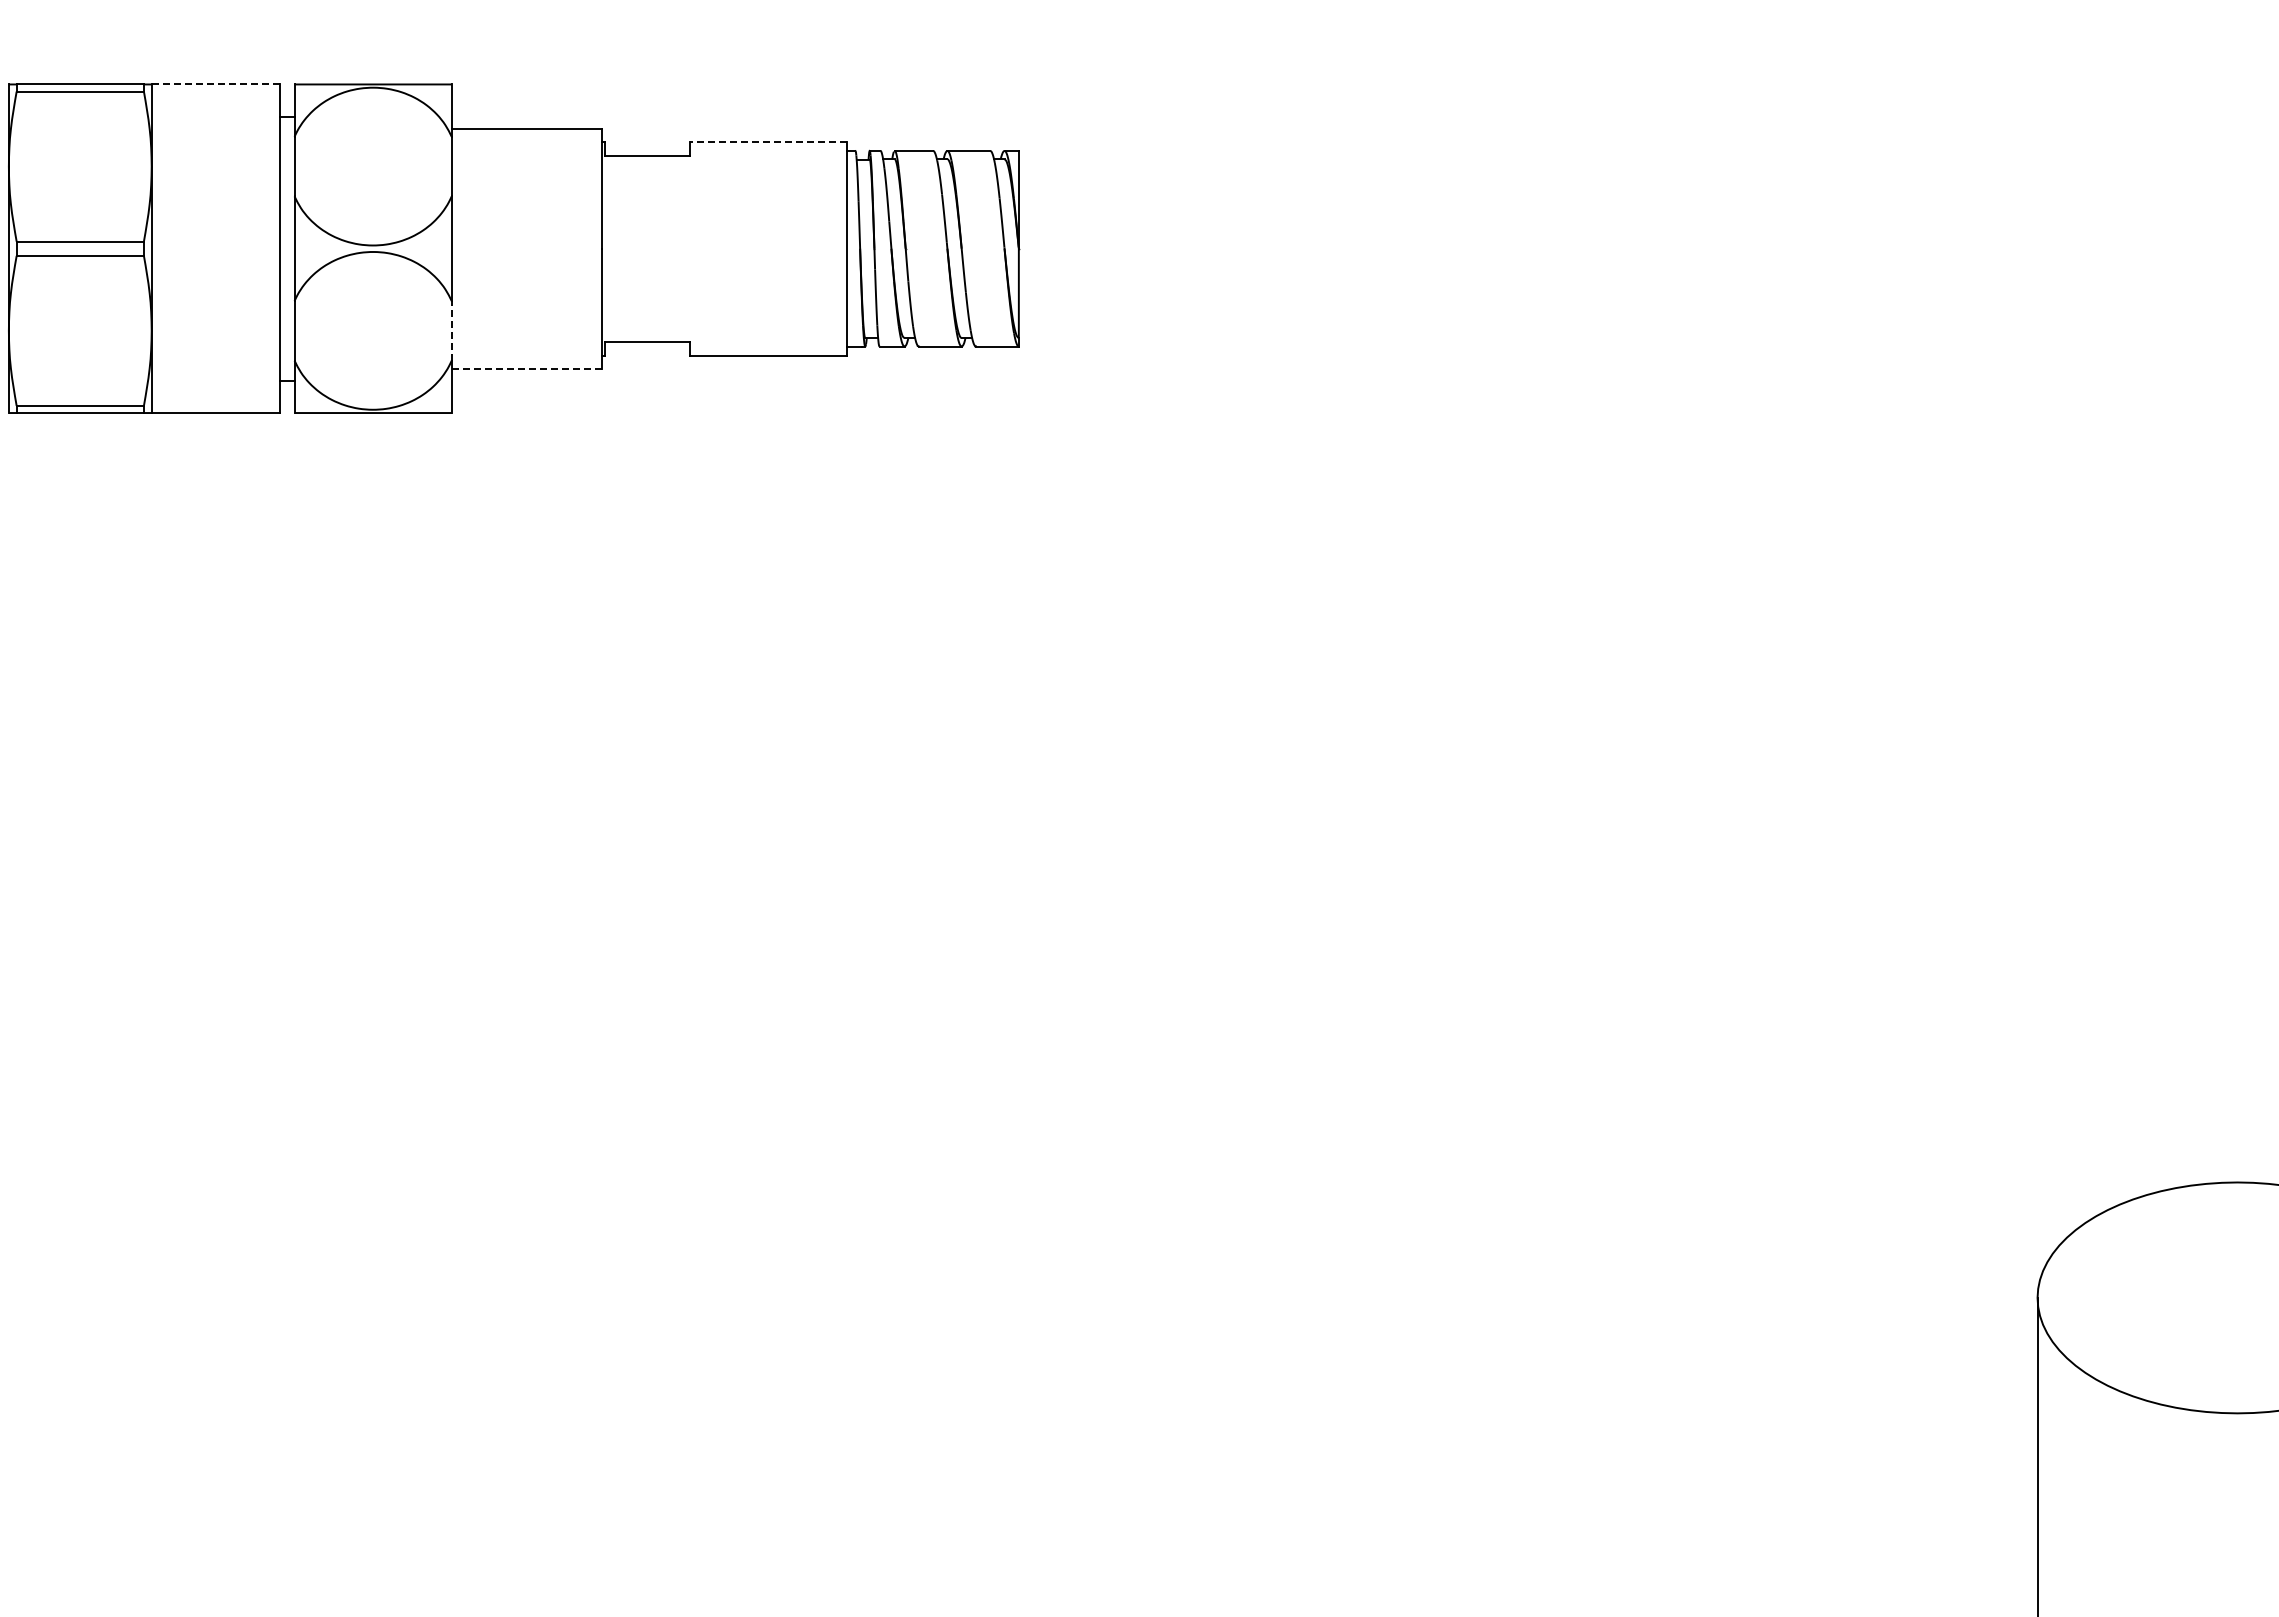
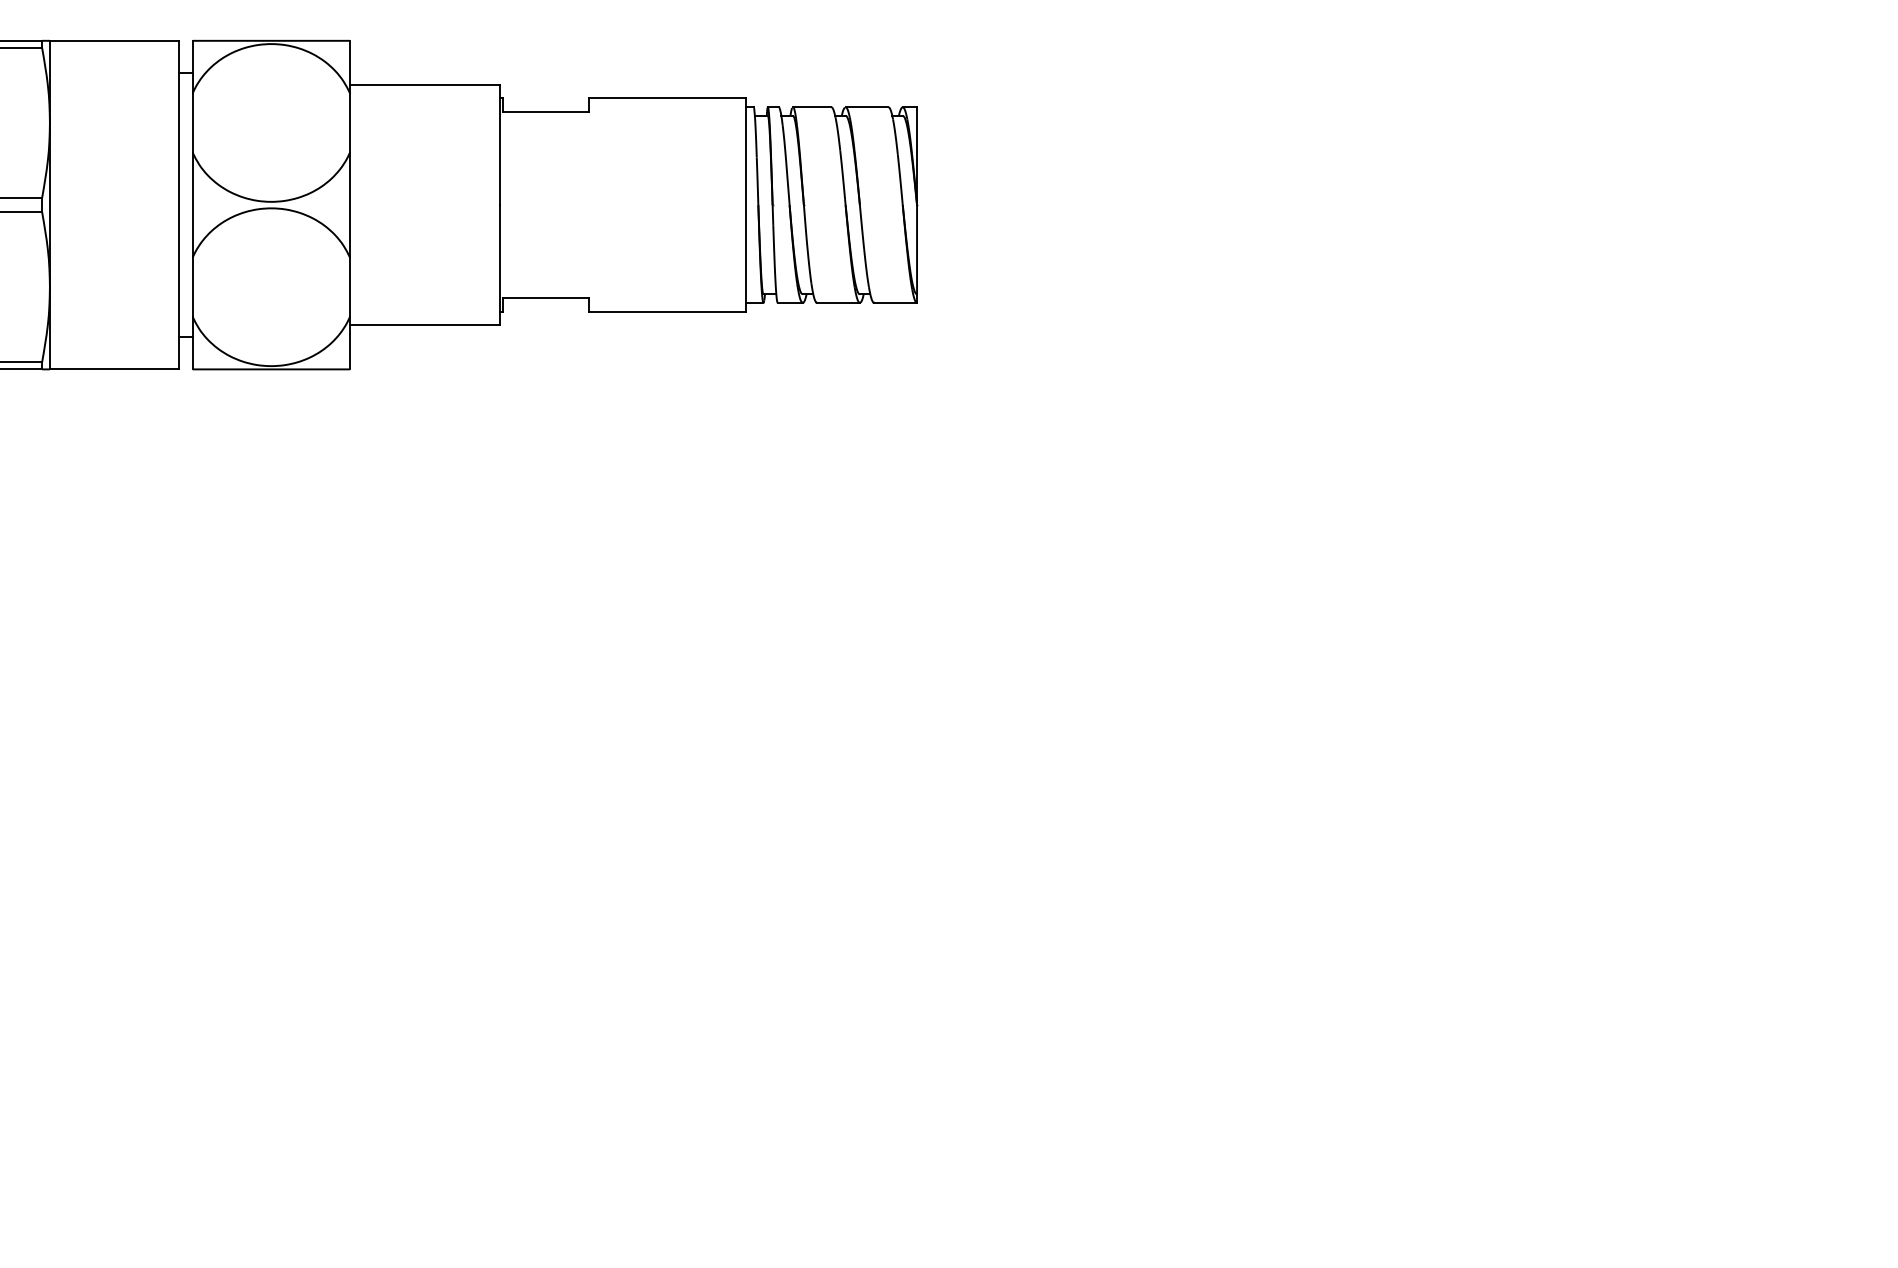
line: (215, 84) -> (113, 40), dashed -> solid
line: (768, 141) -> (666, 97), dashed -> solid
line: (451, 330) -> (349, 286), dashed -> solid
line: (526, 368) -> (424, 324), dashed -> solid

